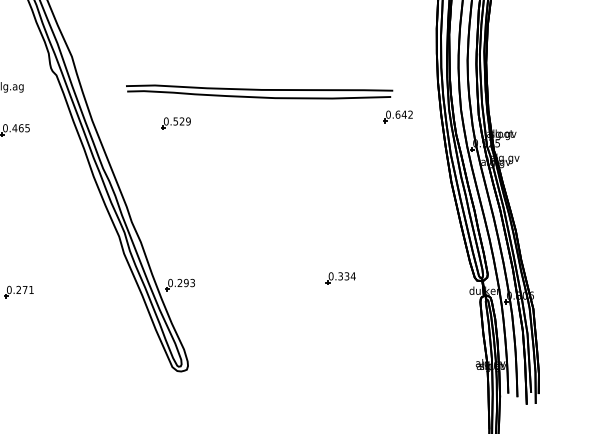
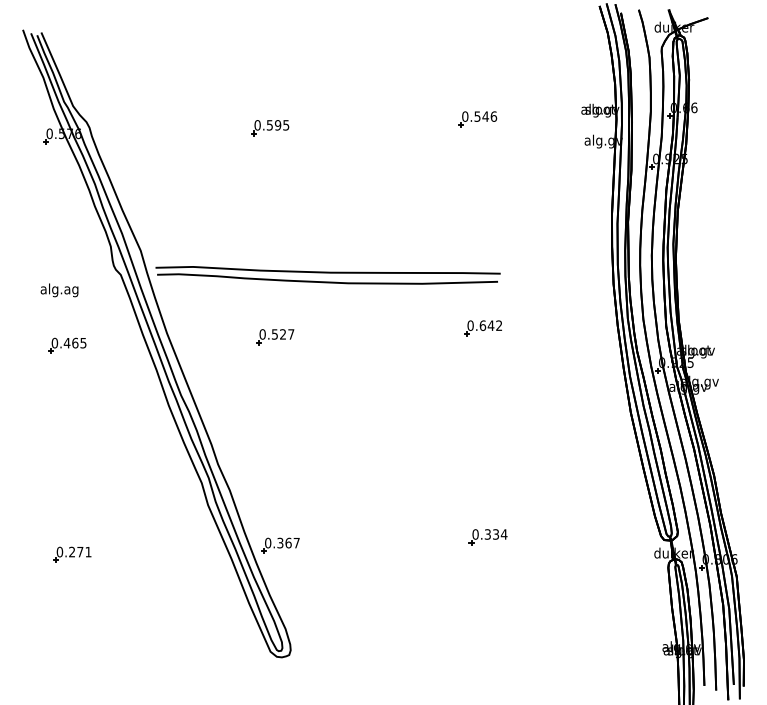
part: (259, 92) -> (327, 275), moved
part: (397, 116) -> (482, 328), moved
text: (188, 121) -> (291, 334), 0.529 -> 0.527
text: (186, 282) -> (288, 542), 0.293 -> 0.367

